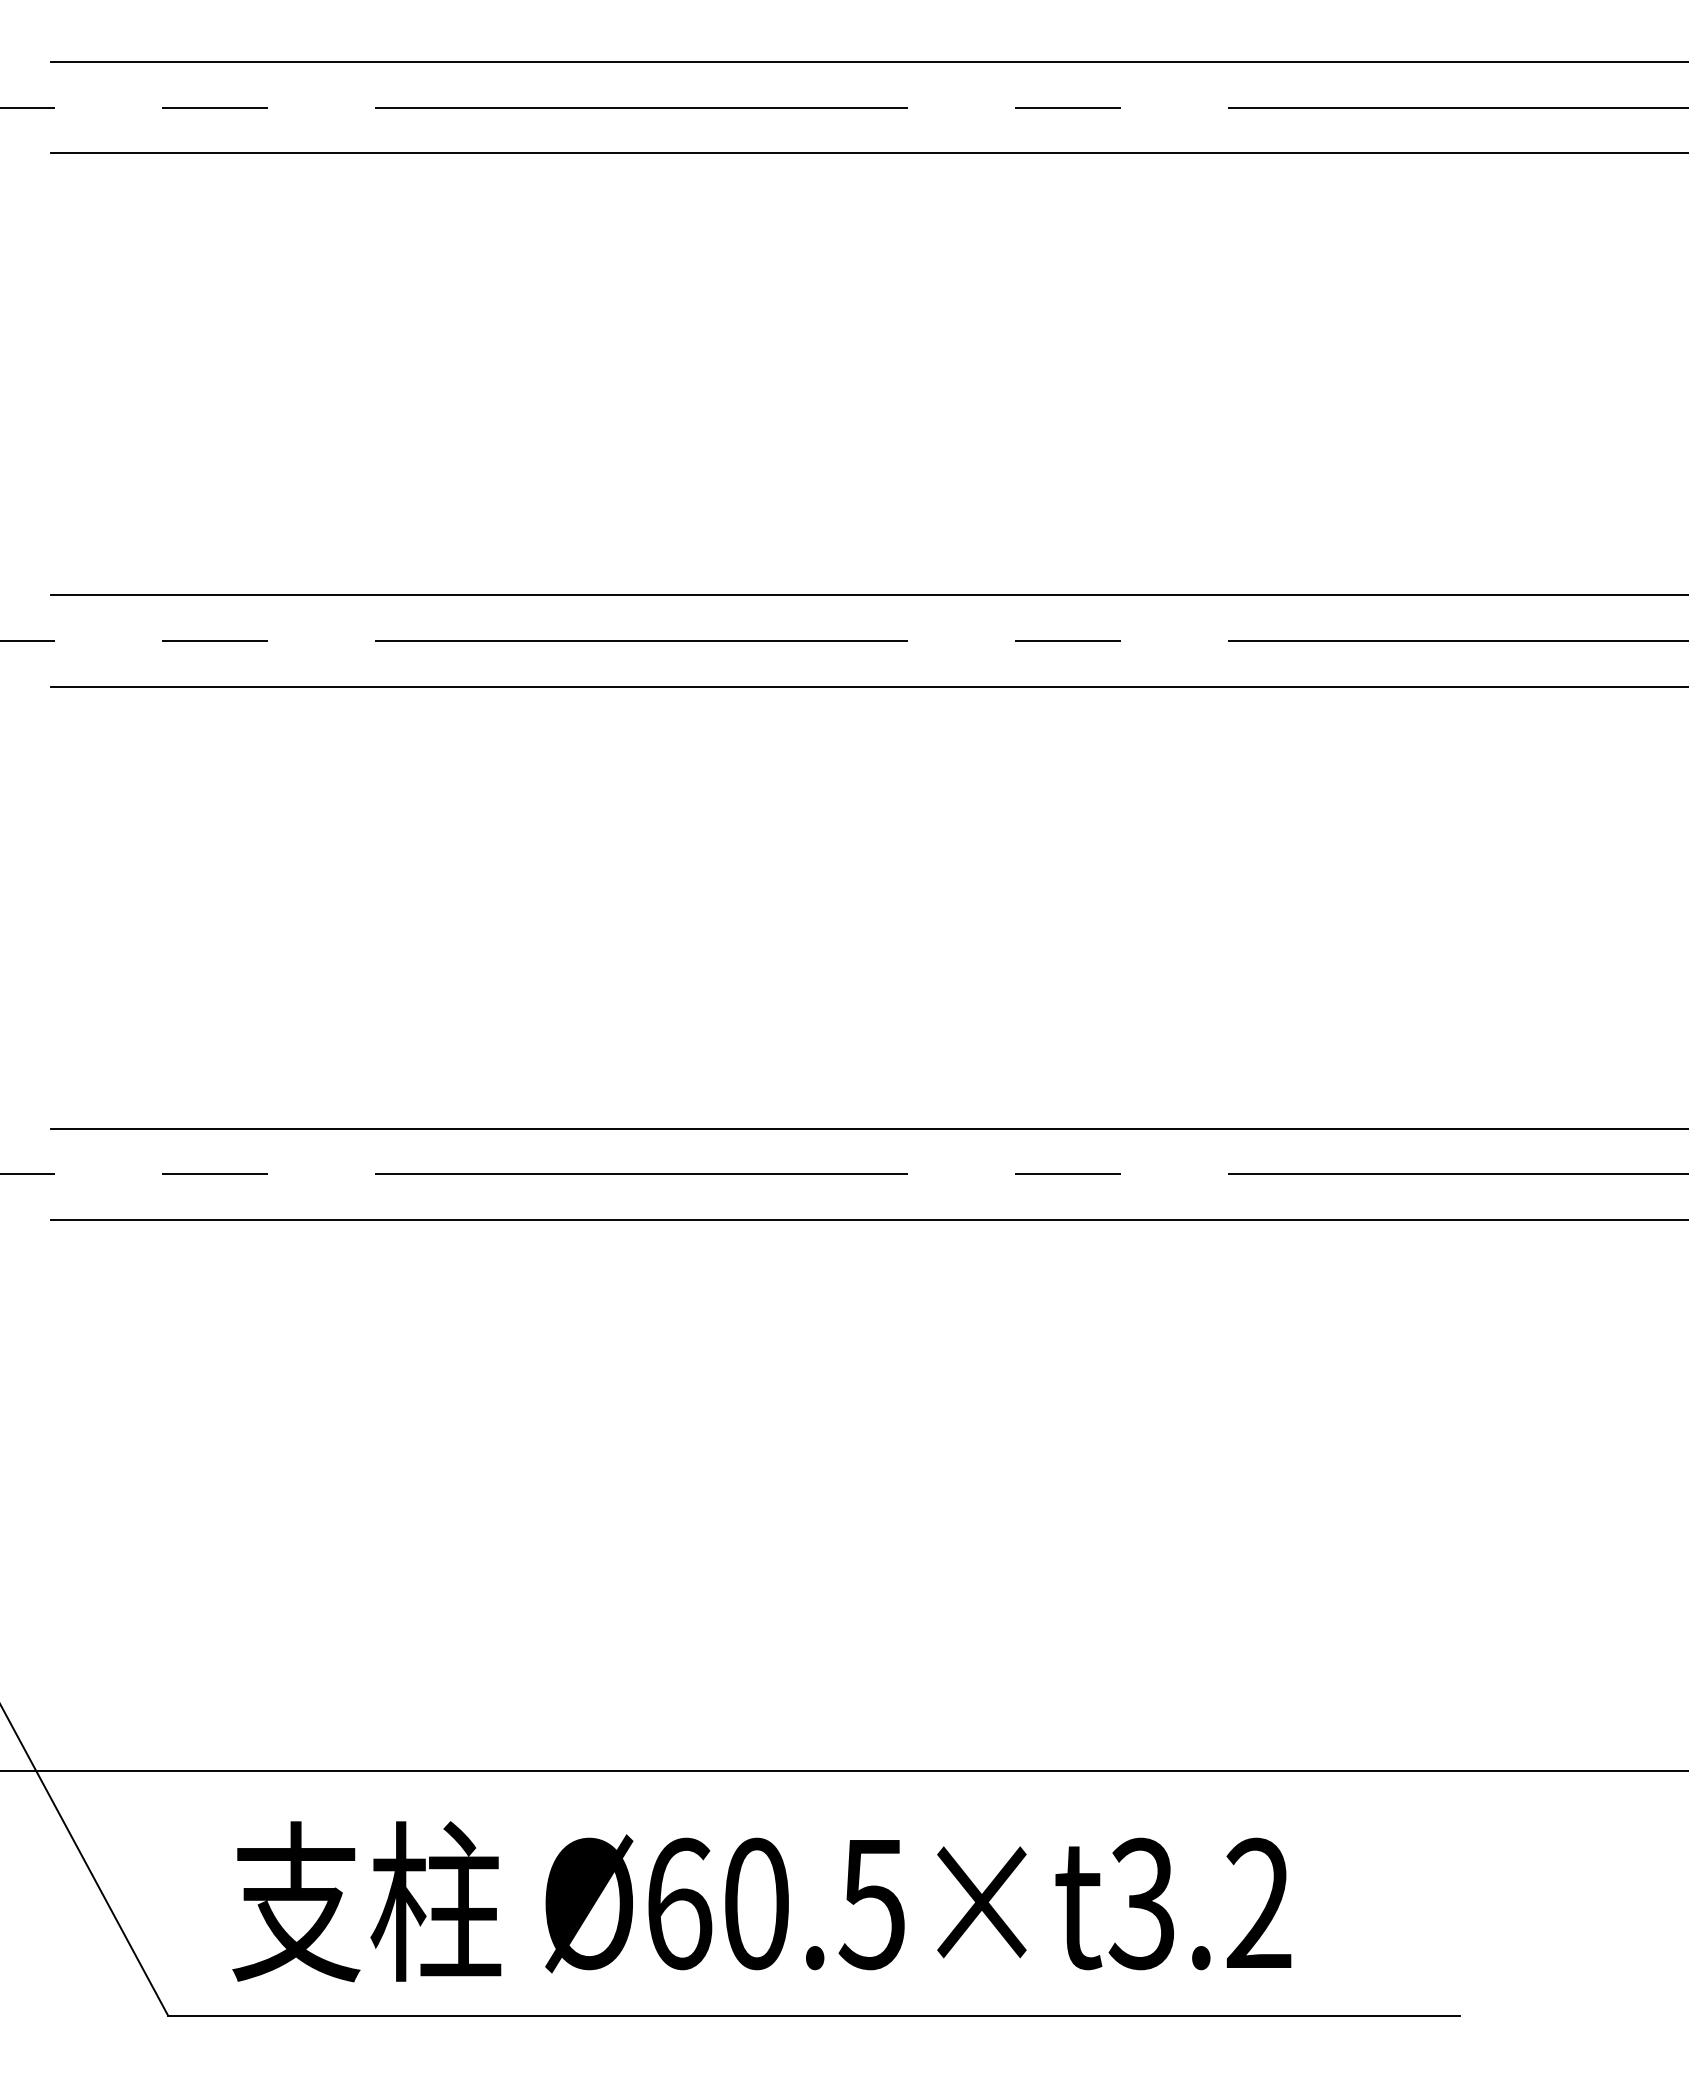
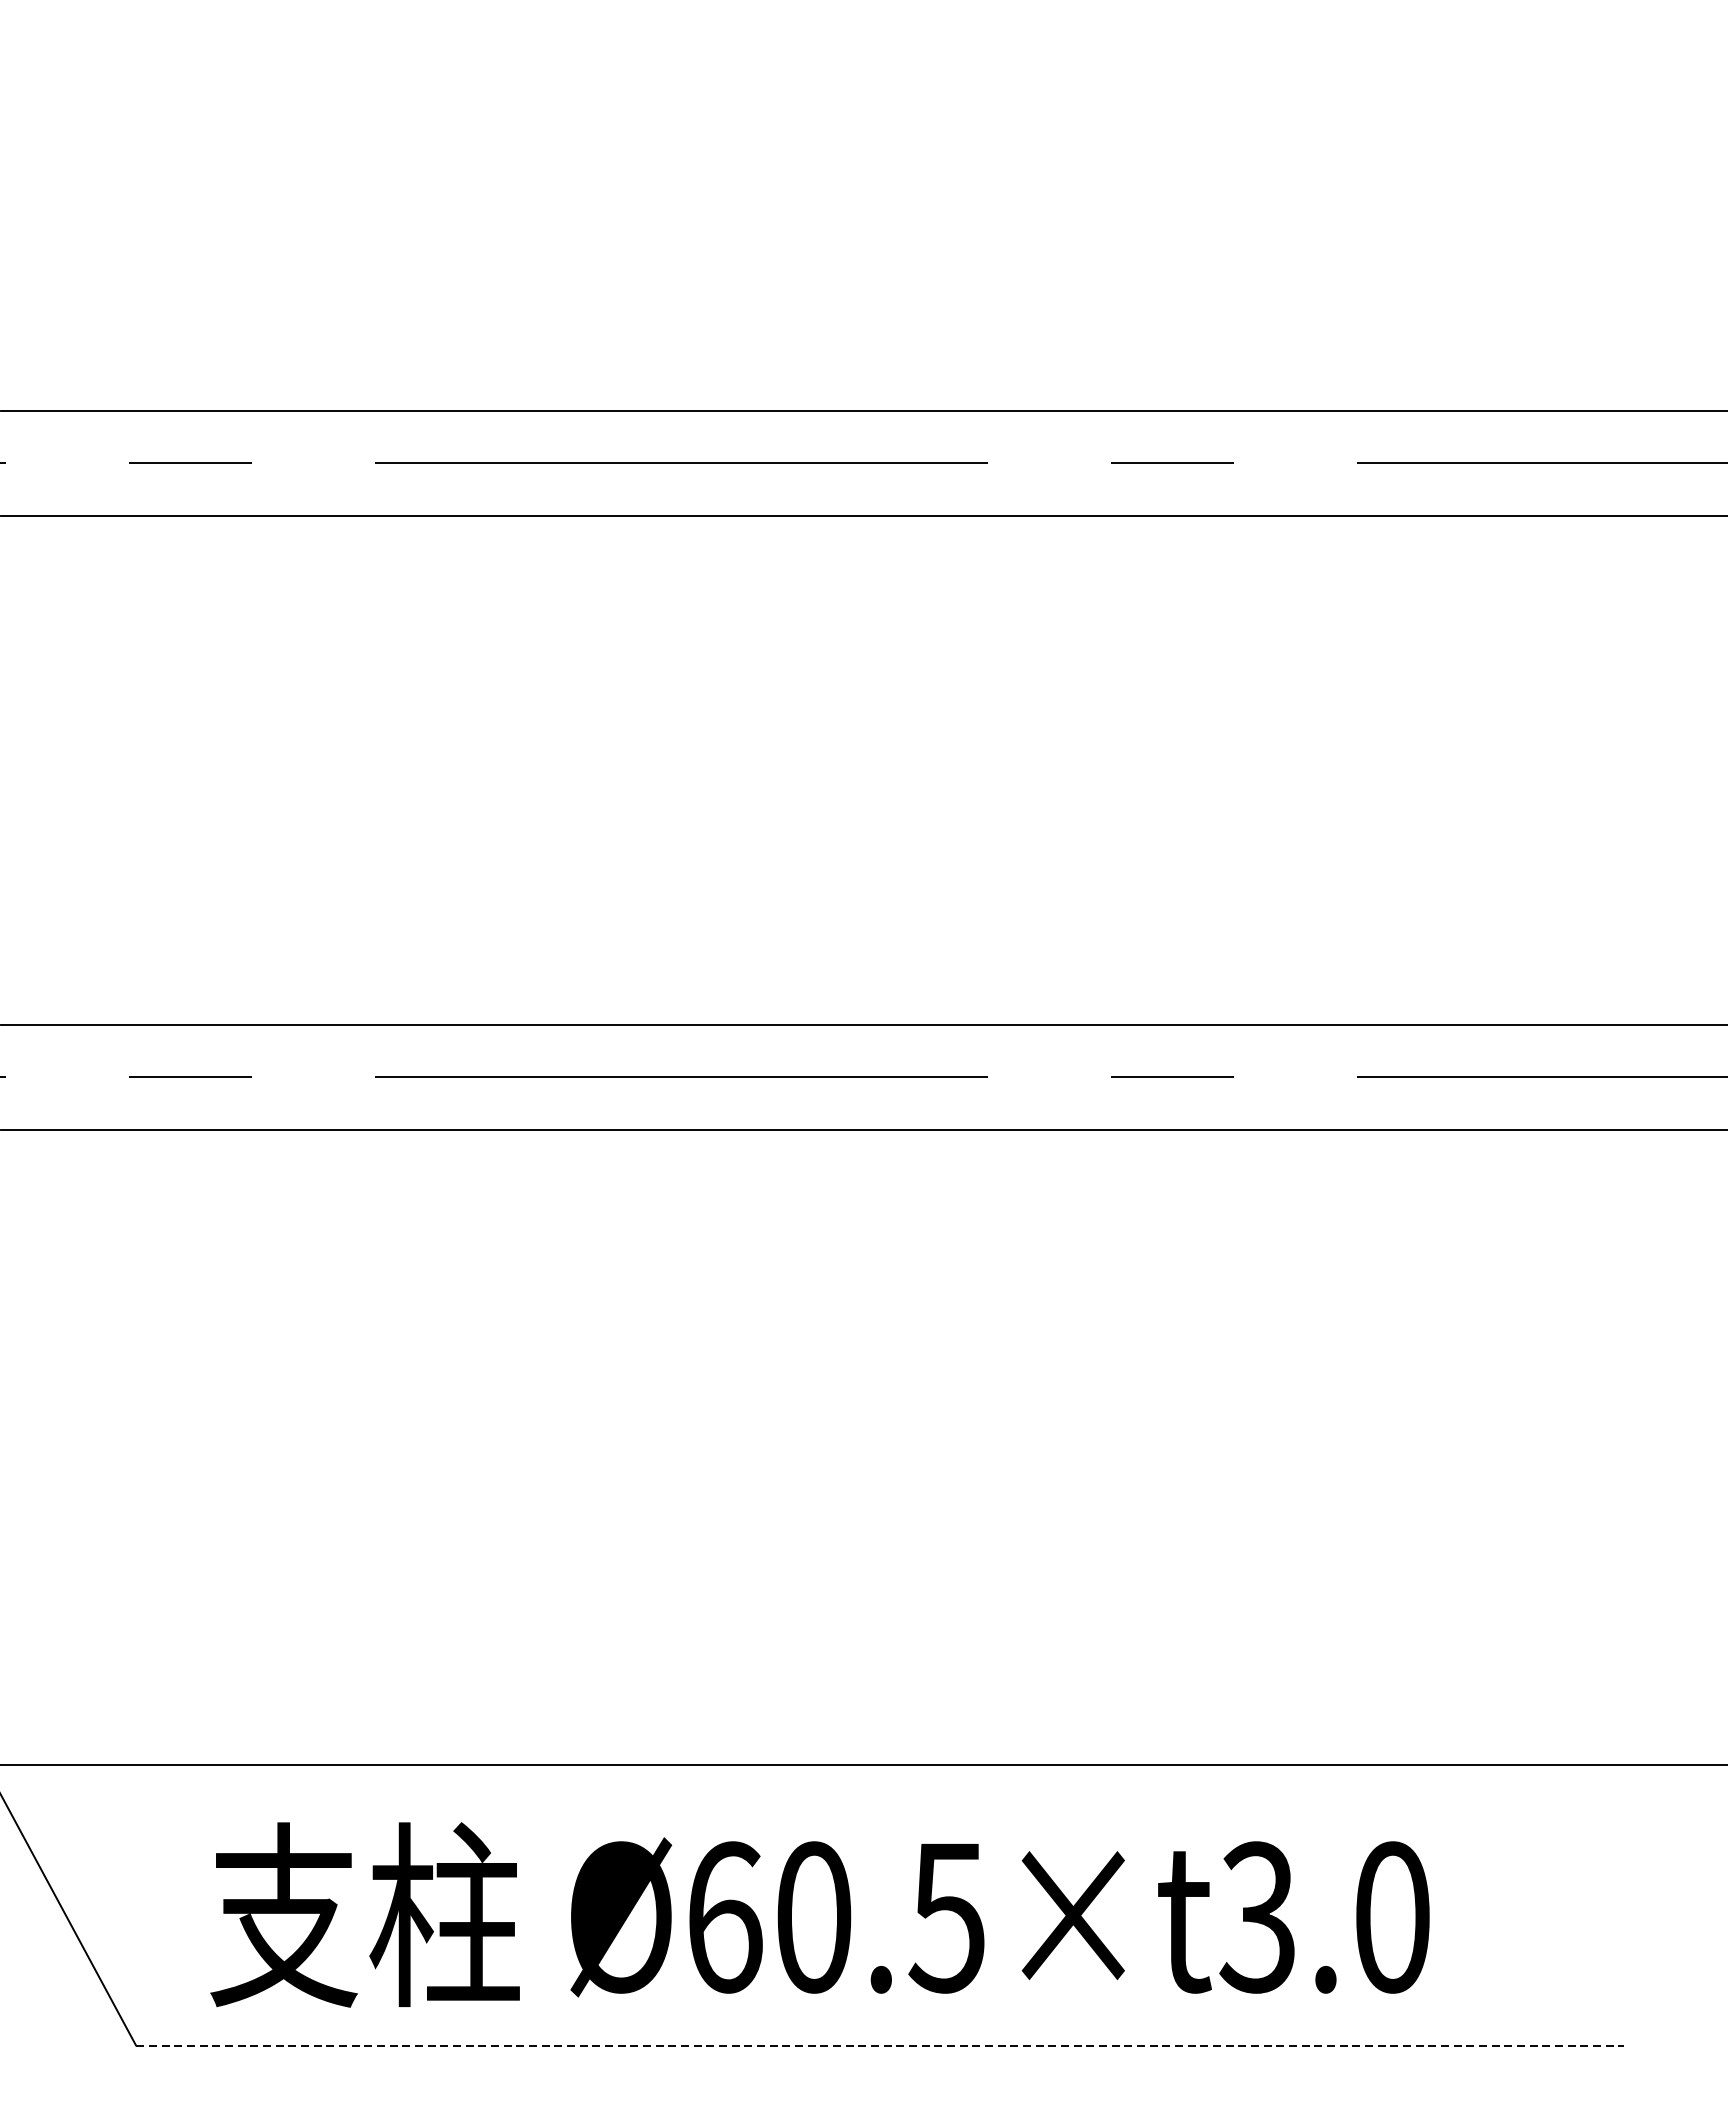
text: (1258, 1903) -> (1391, 1916), Ø60.5×t3.2 -> Ø60.5×t3.0
line: (813, 2015) -> (879, 2045), solid -> dashed

